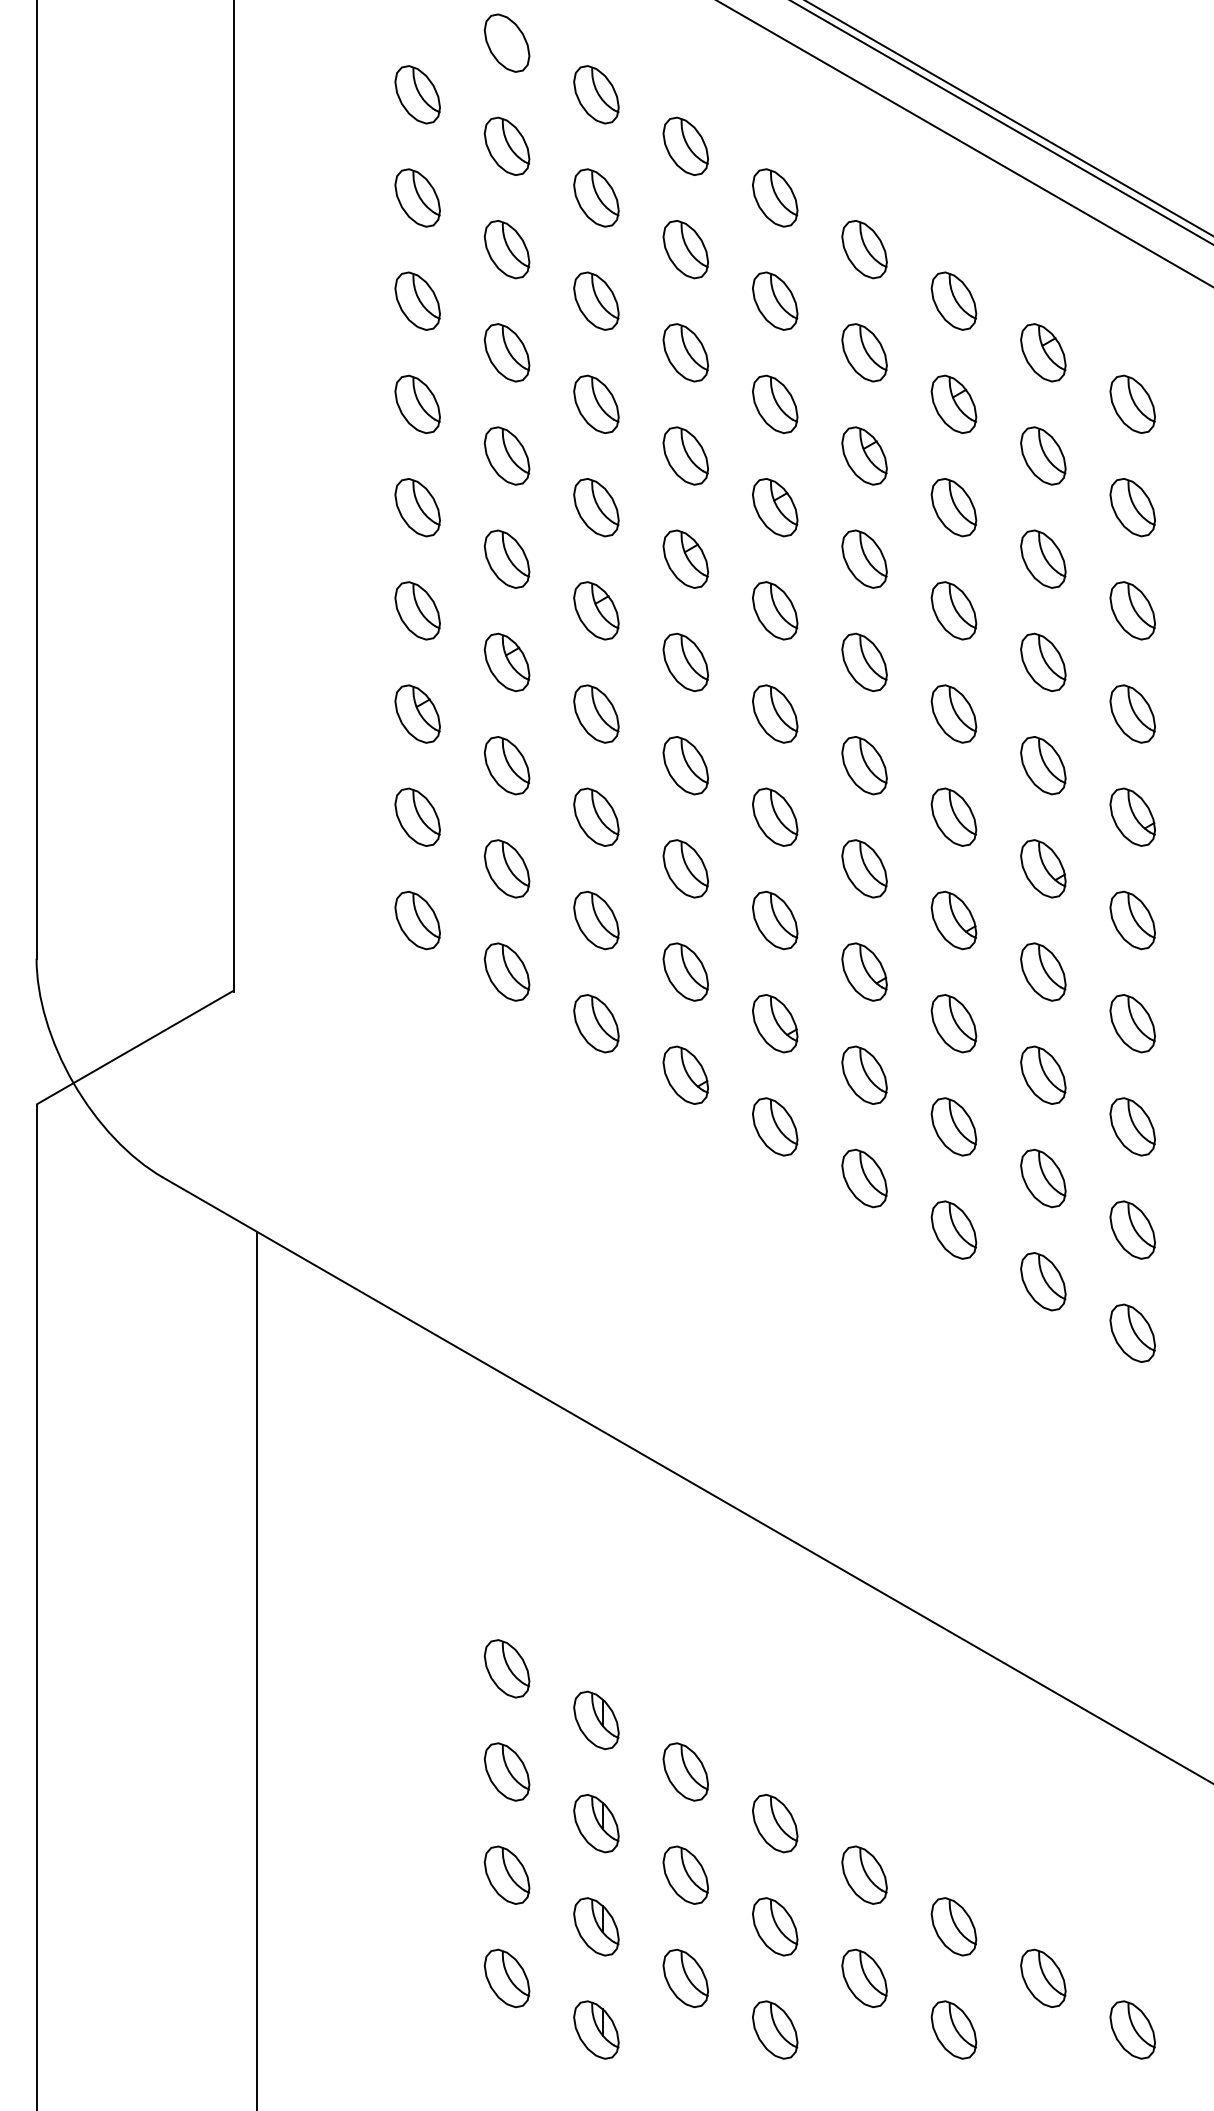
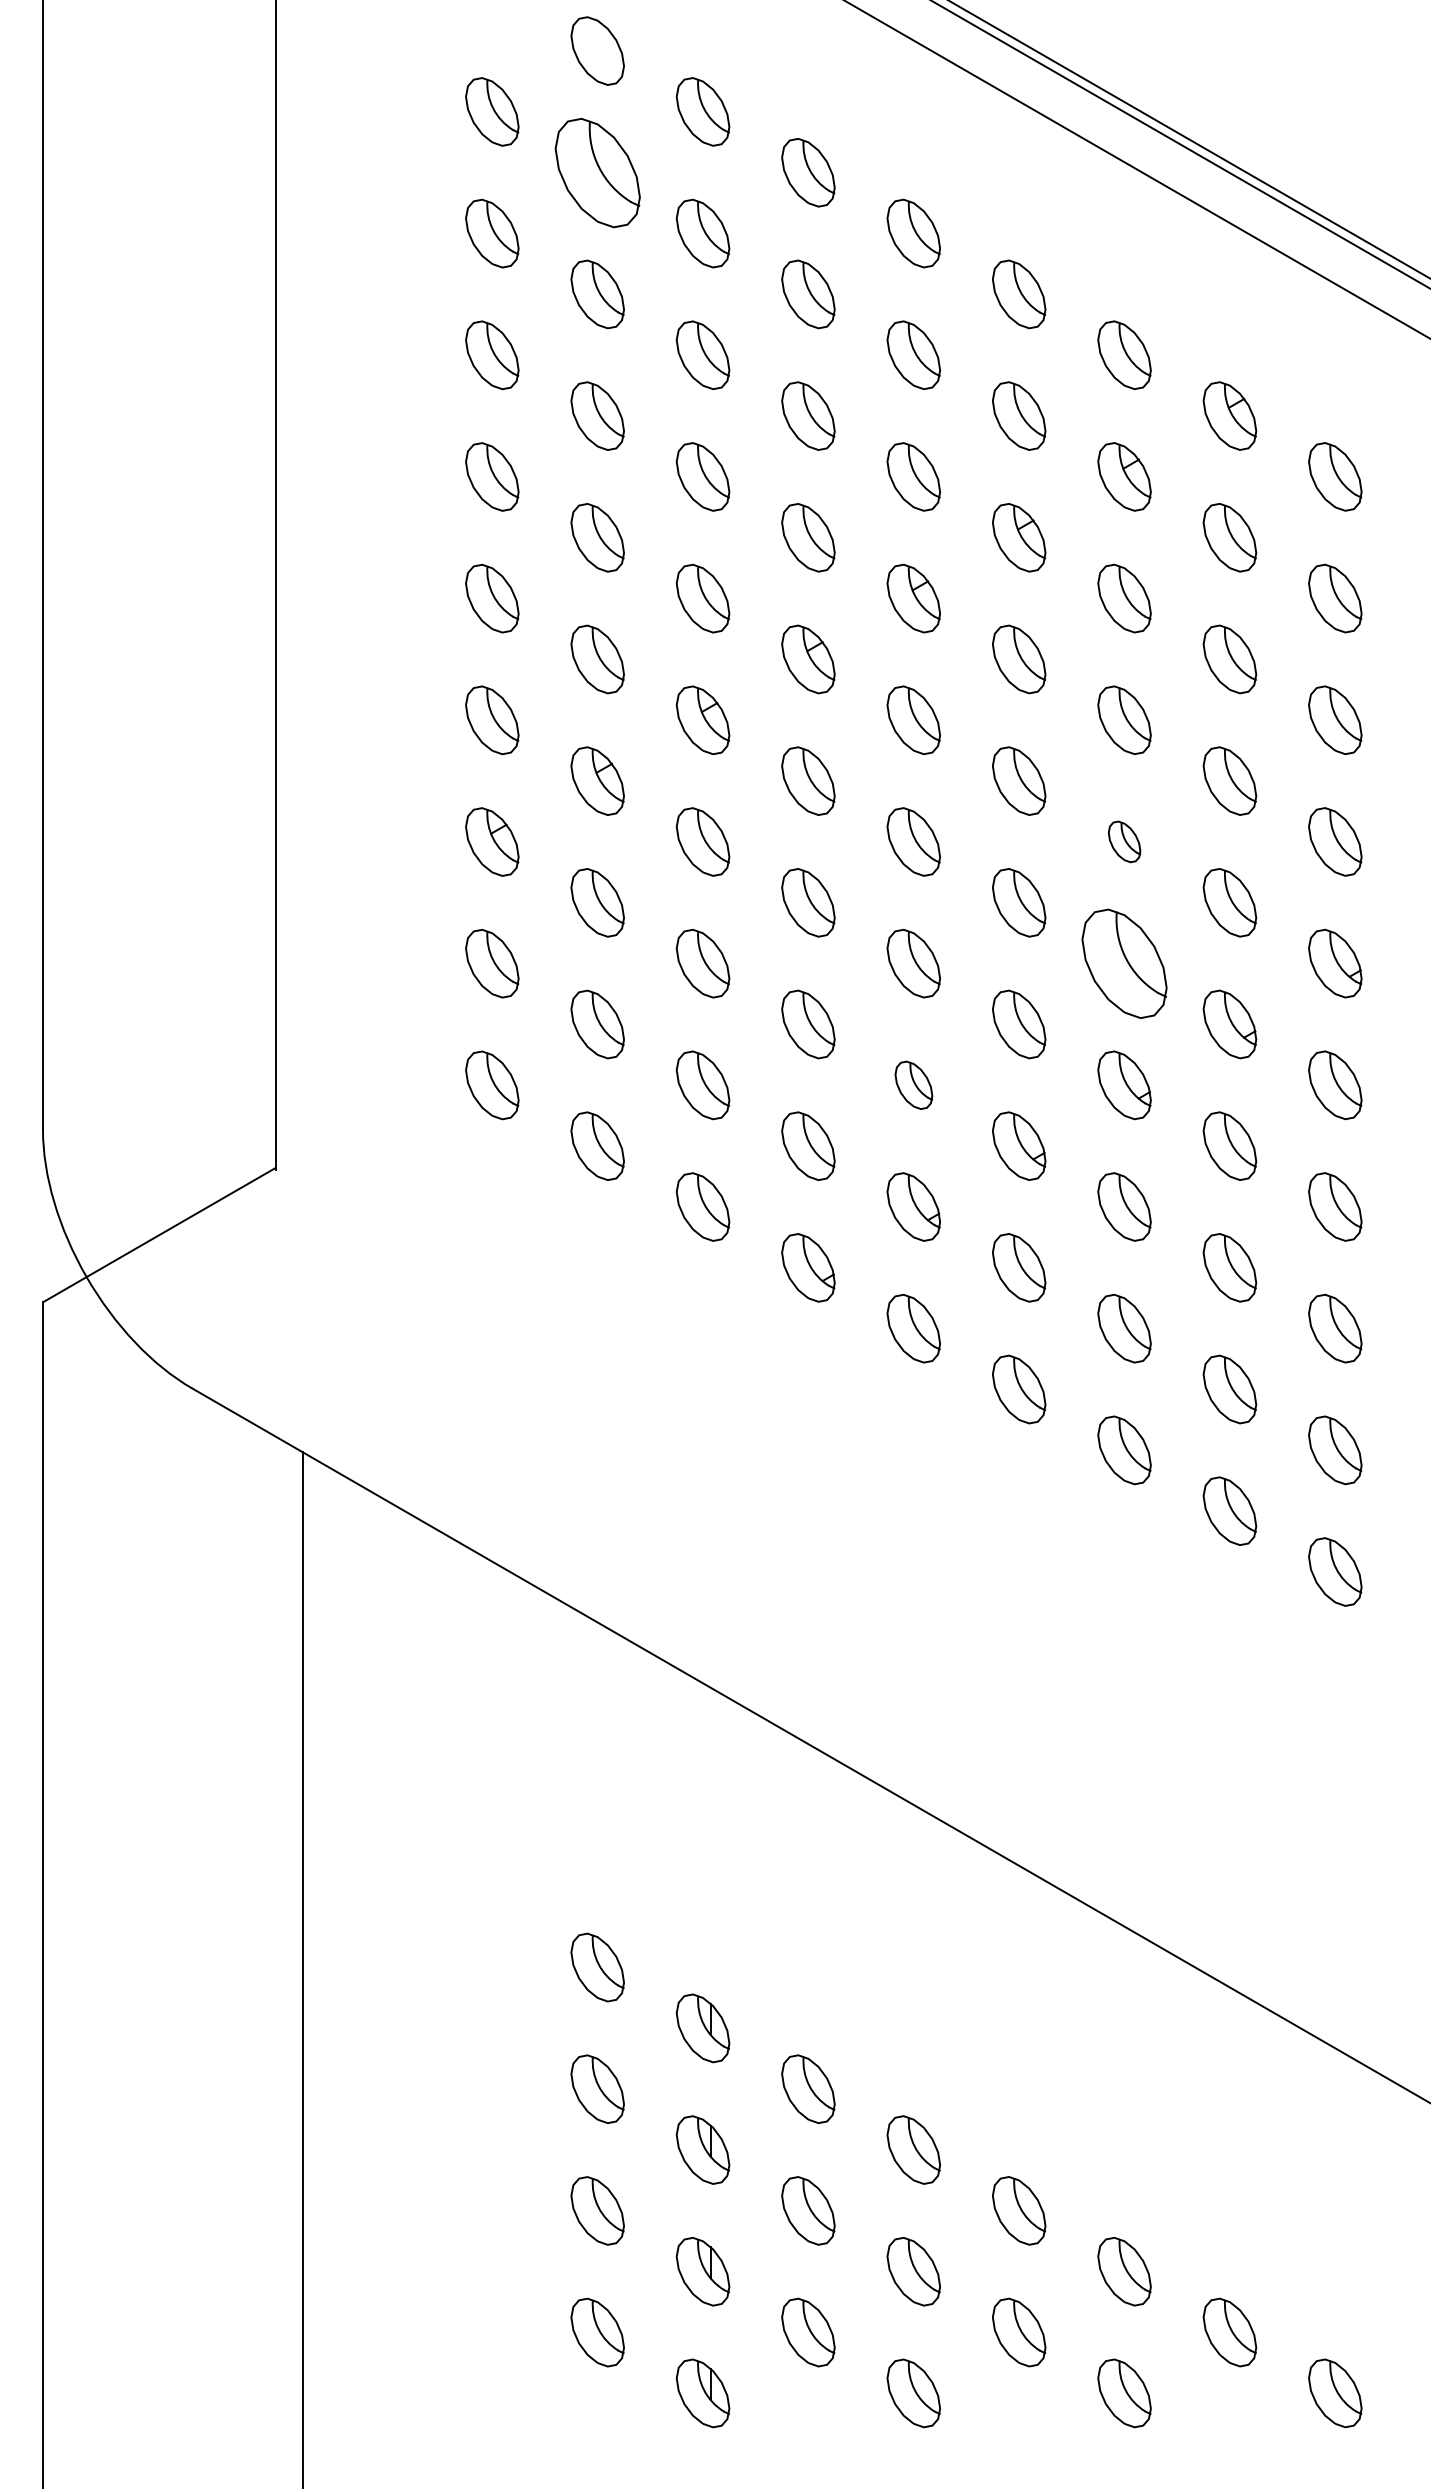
part: (506, 145) -> (597, 171), size x1.6
part: (953, 713) -> (1123, 841), size x0.6
part: (953, 816) -> (1123, 962), size x1.6
part: (775, 920) -> (914, 1085), size x0.7

